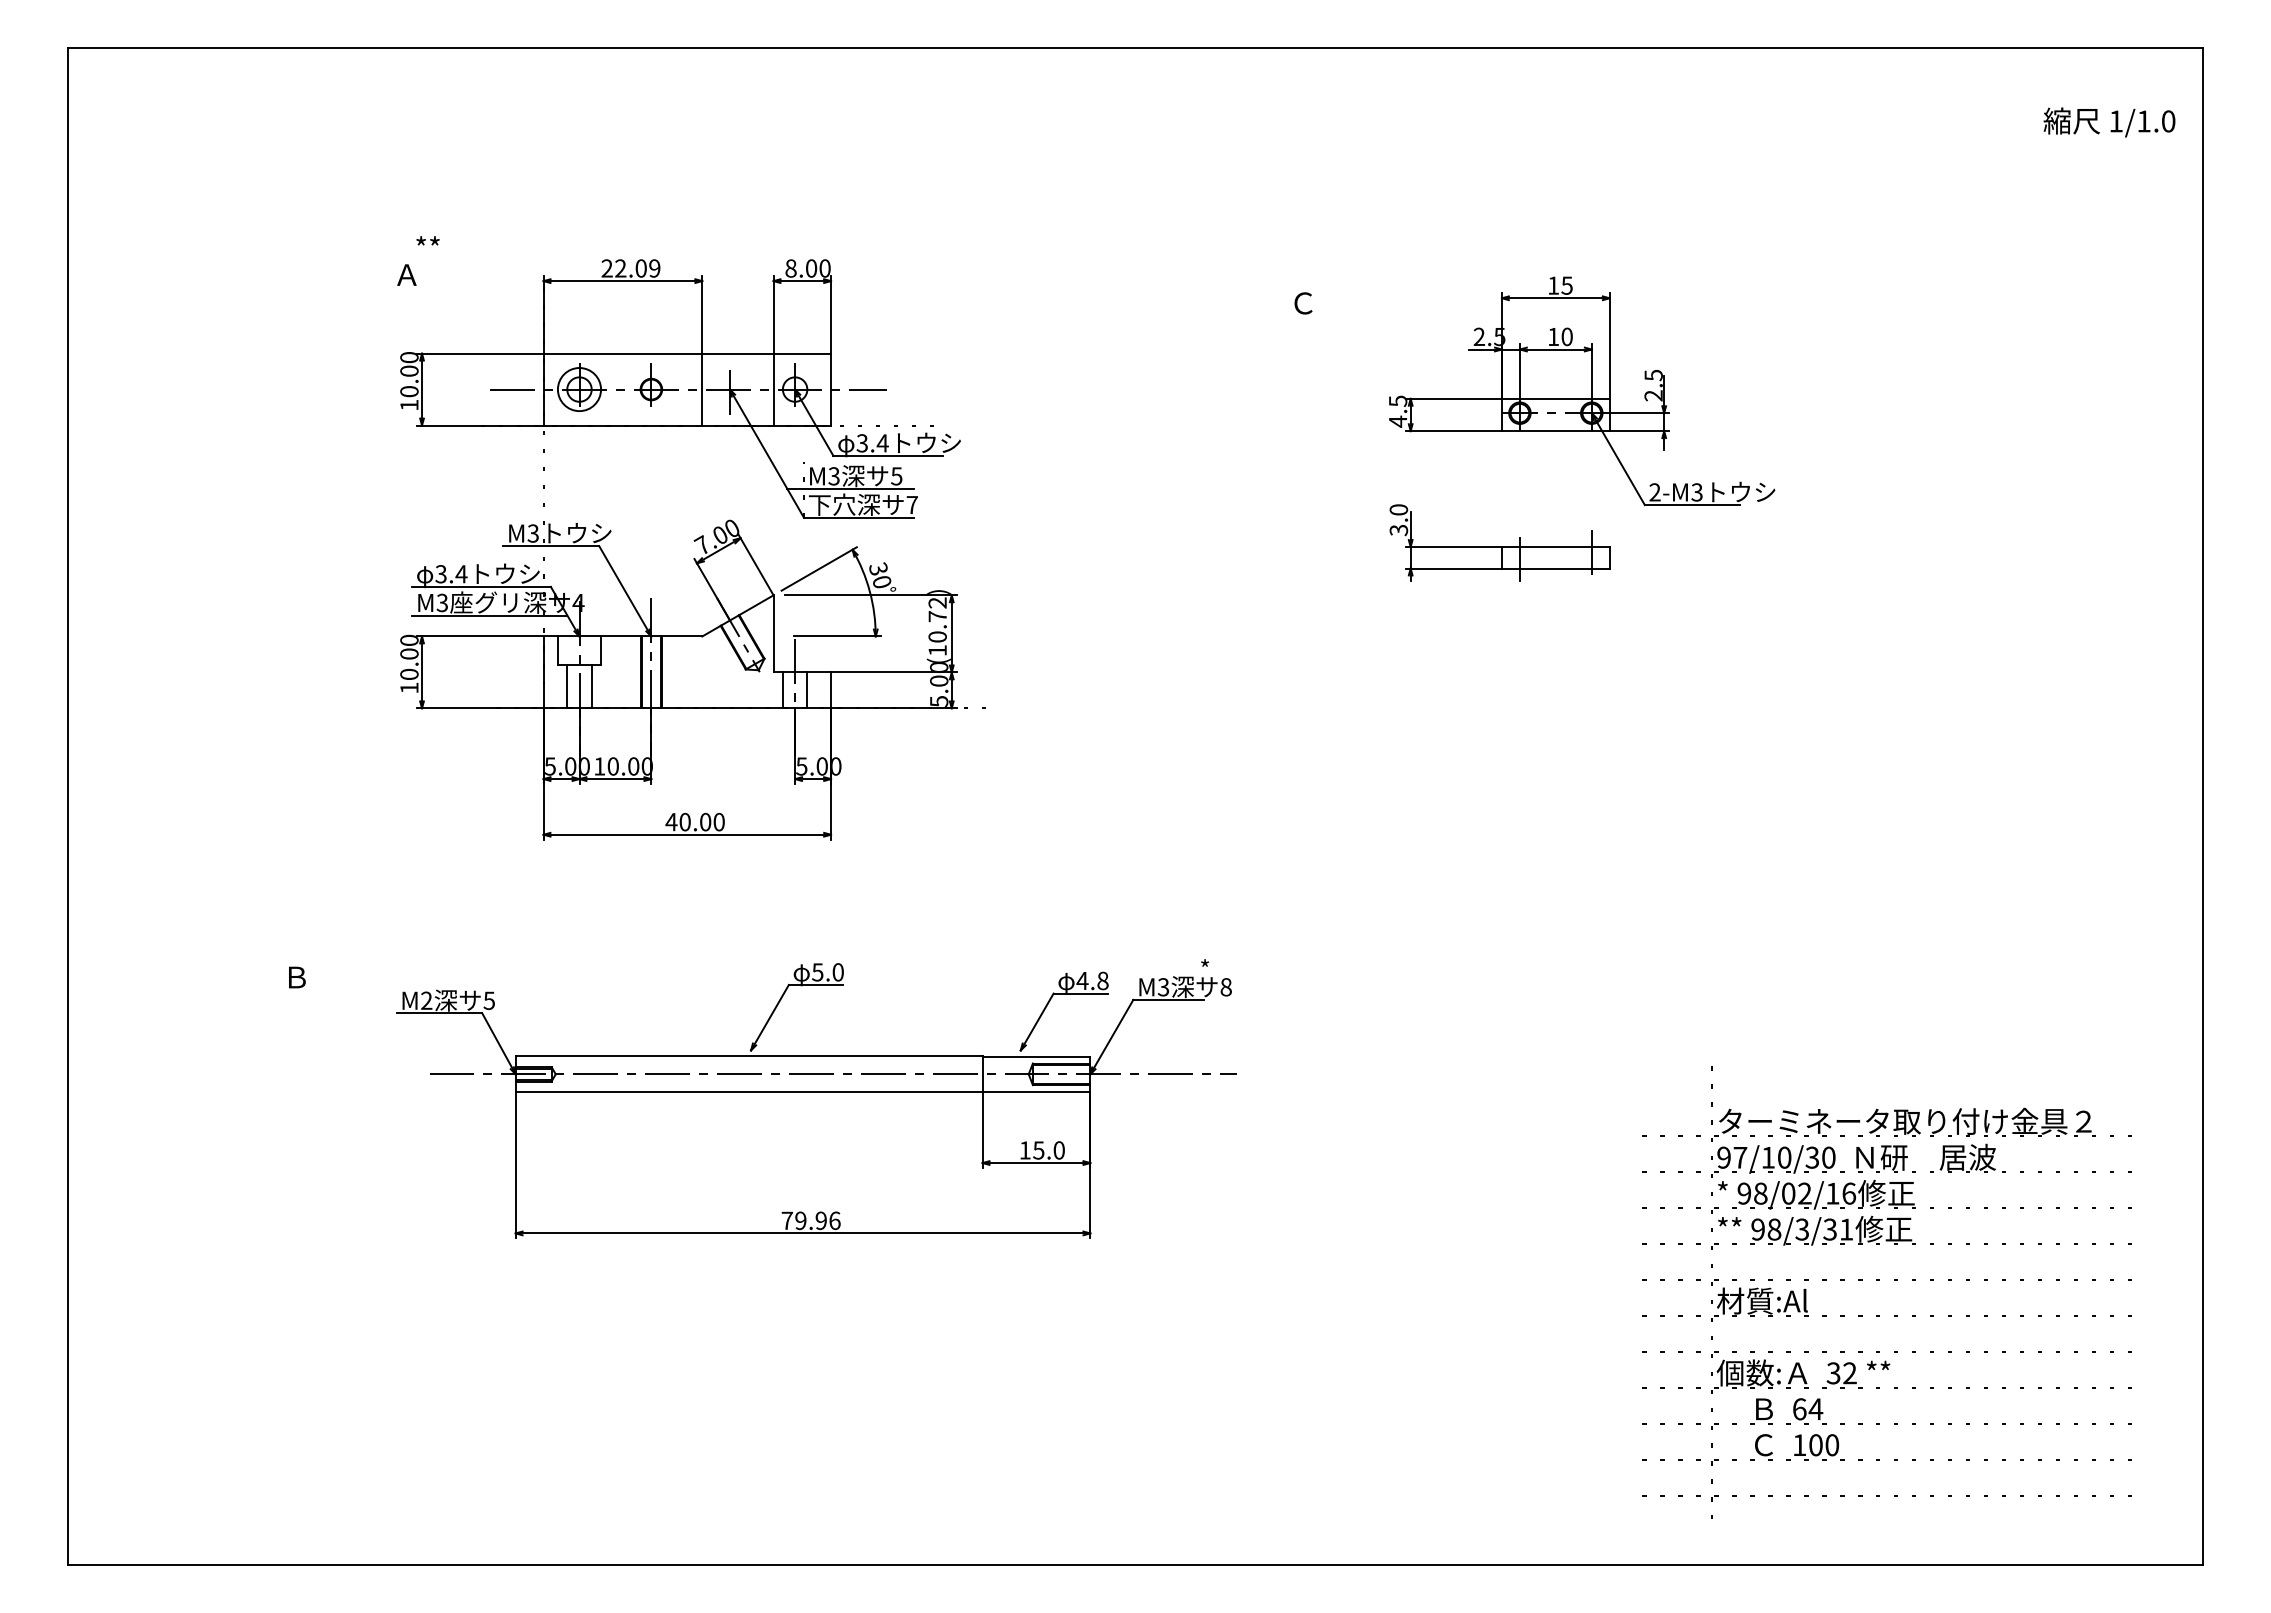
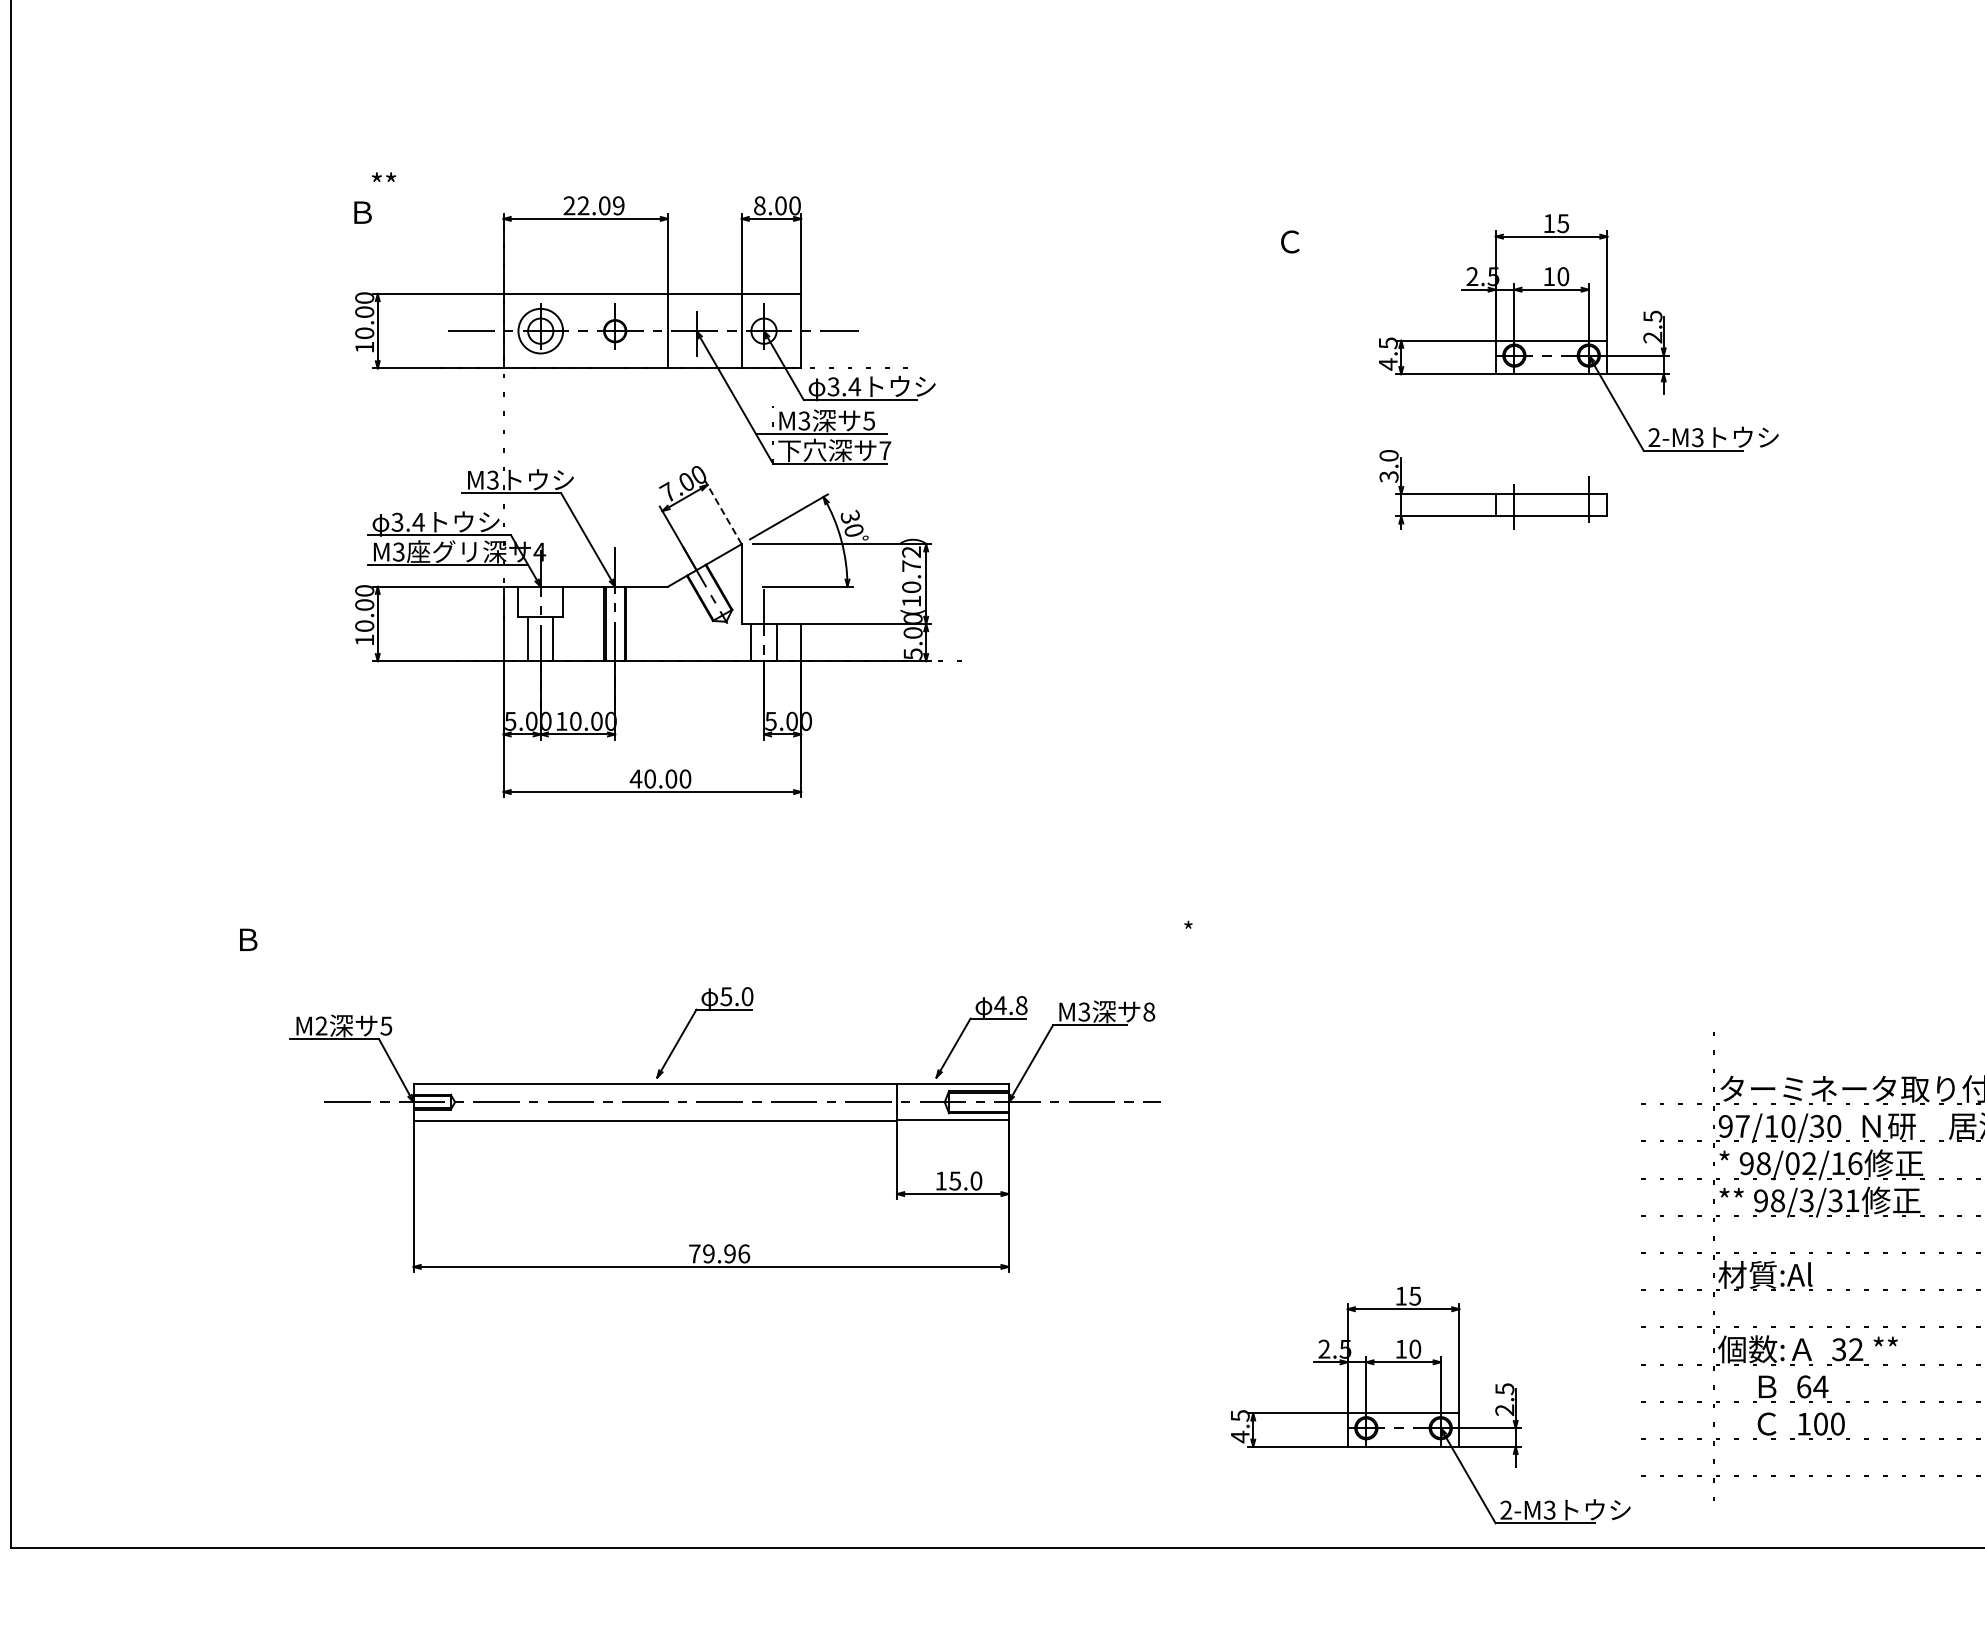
text: (406, 274) -> (361, 212), Ａ -> Ｂ
line: (755, 564) -> (722, 512), solid -> dashed
part: (816, 1100) -> (725, 1129), moved
part: (1439, 1427) -> (1431, 1405), added

